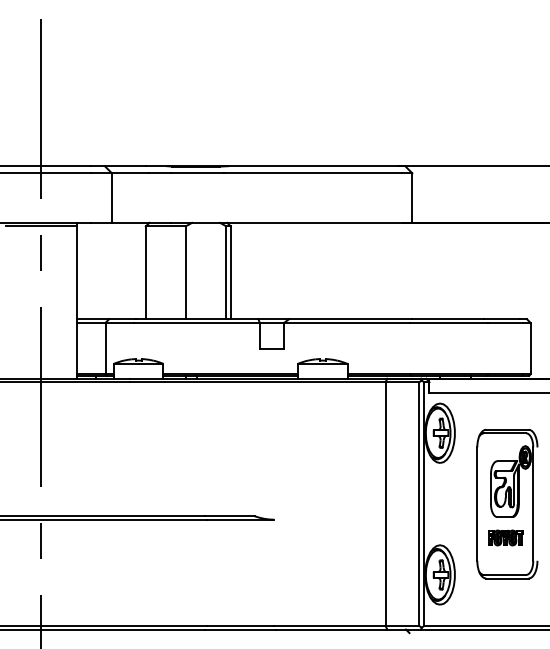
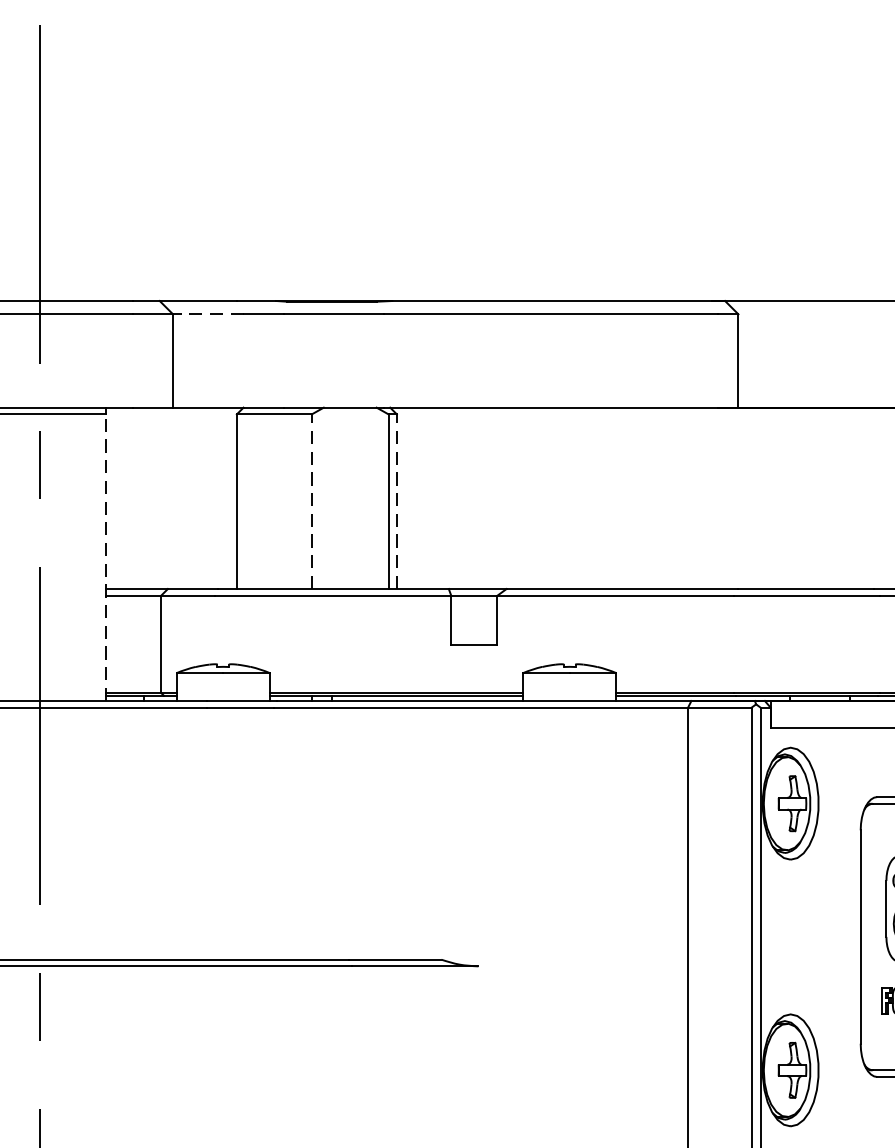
line: (130, 173) -> (208, 314), solid -> dashed
line: (185, 272) -> (311, 501), solid -> dashed
line: (230, 272) -> (396, 501), solid -> dashed
line: (76, 302) -> (106, 557), solid -> dashed

